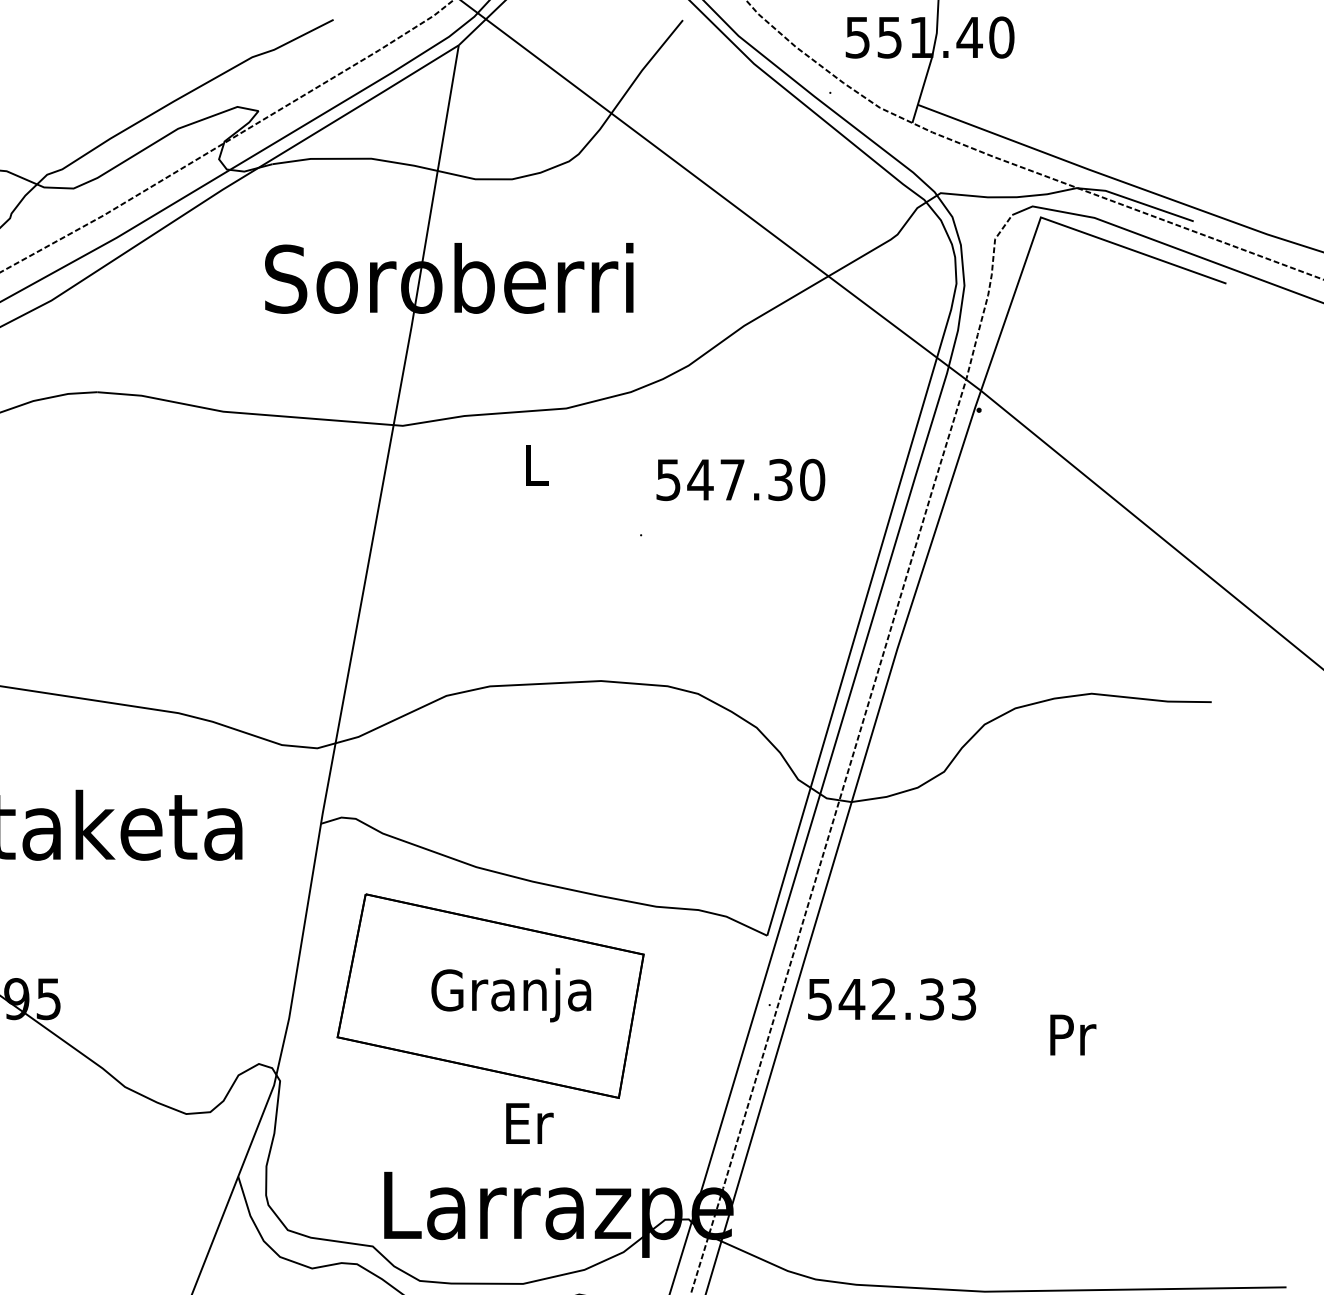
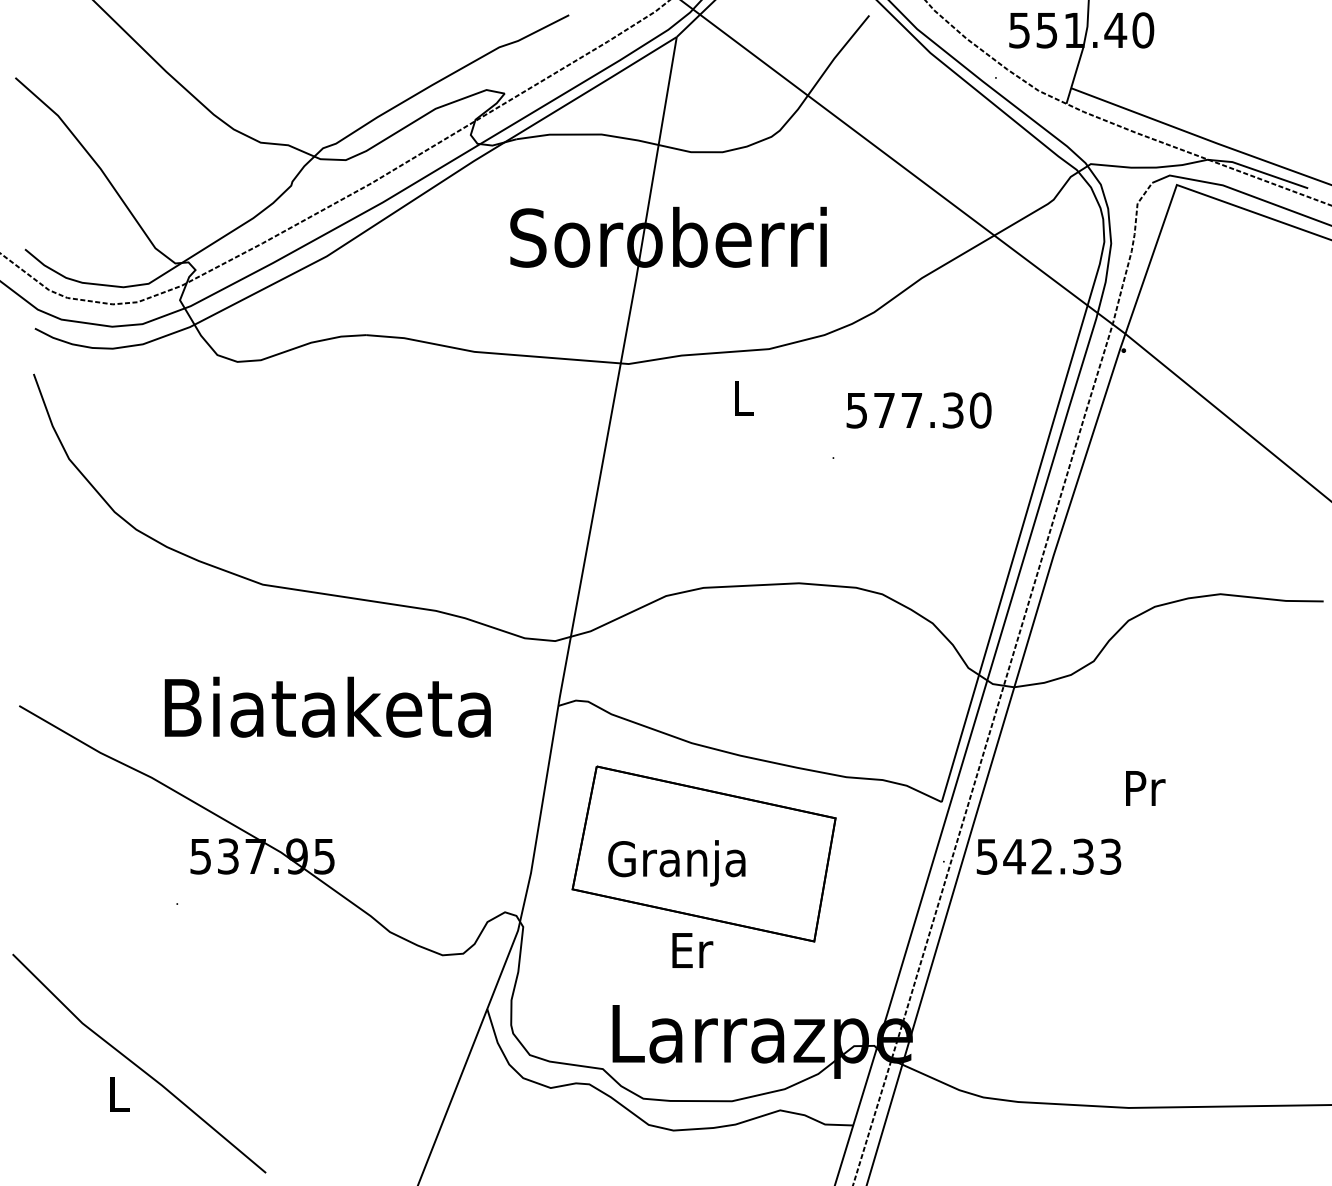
text: (700, 479) -> (884, 410), 547.30 -> 577.30
text: (510, 995) -> (676, 863), moved
text: (1073, 1035) -> (1145, 788), moved
text: (529, 1123) -> (692, 950), moved

